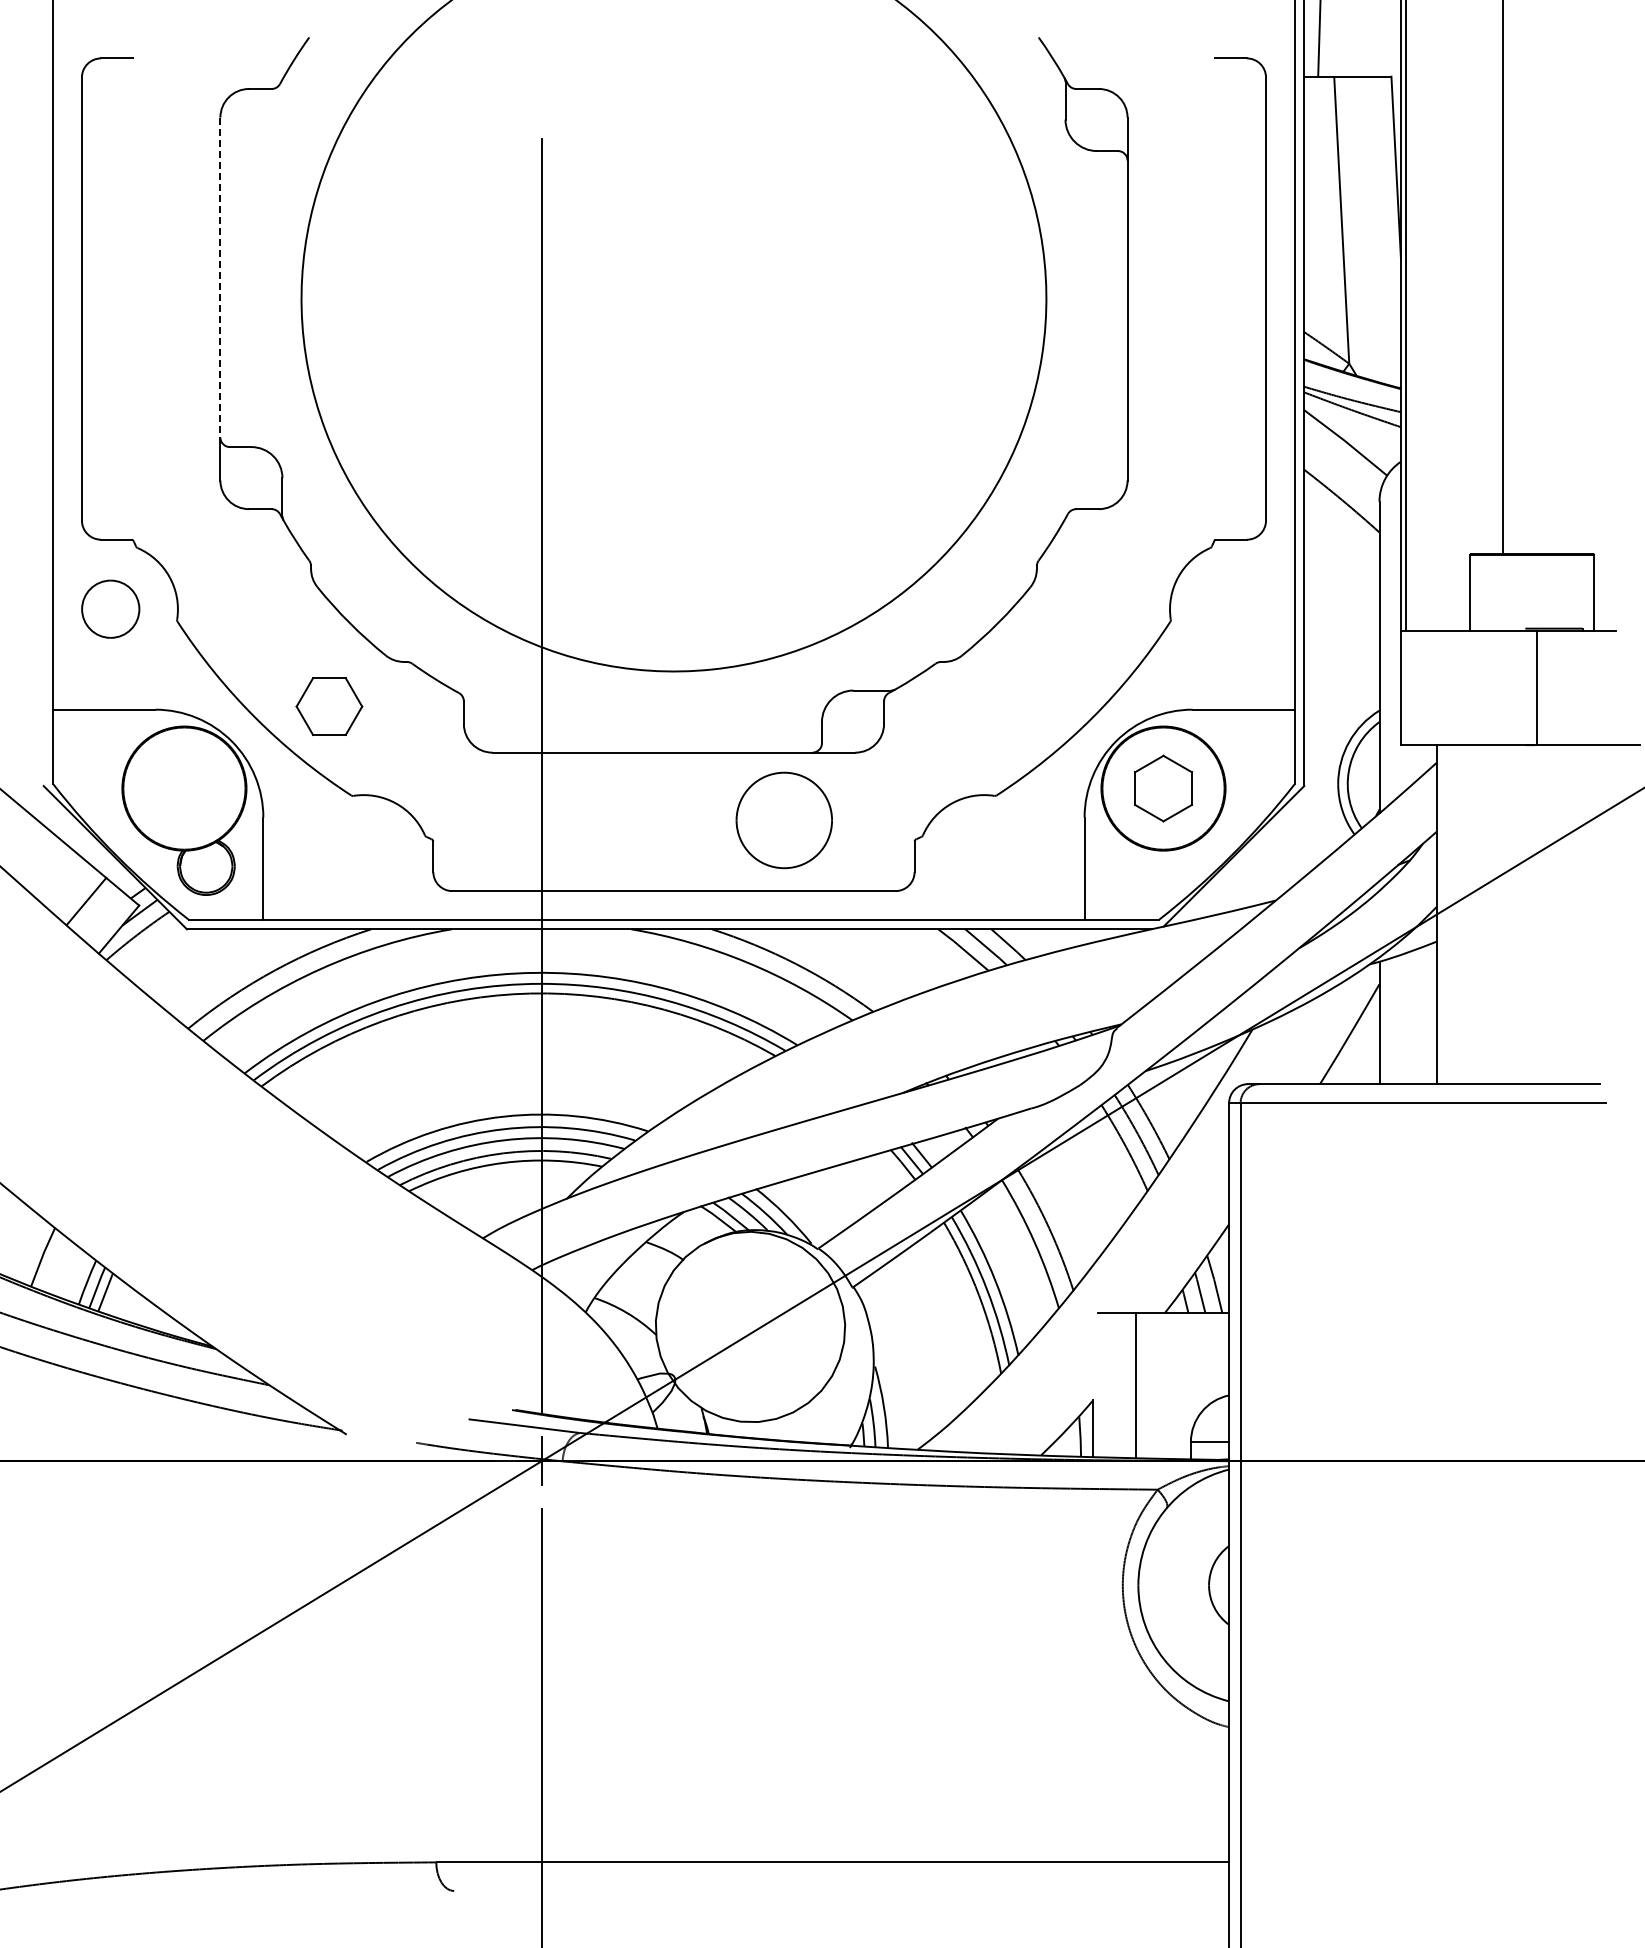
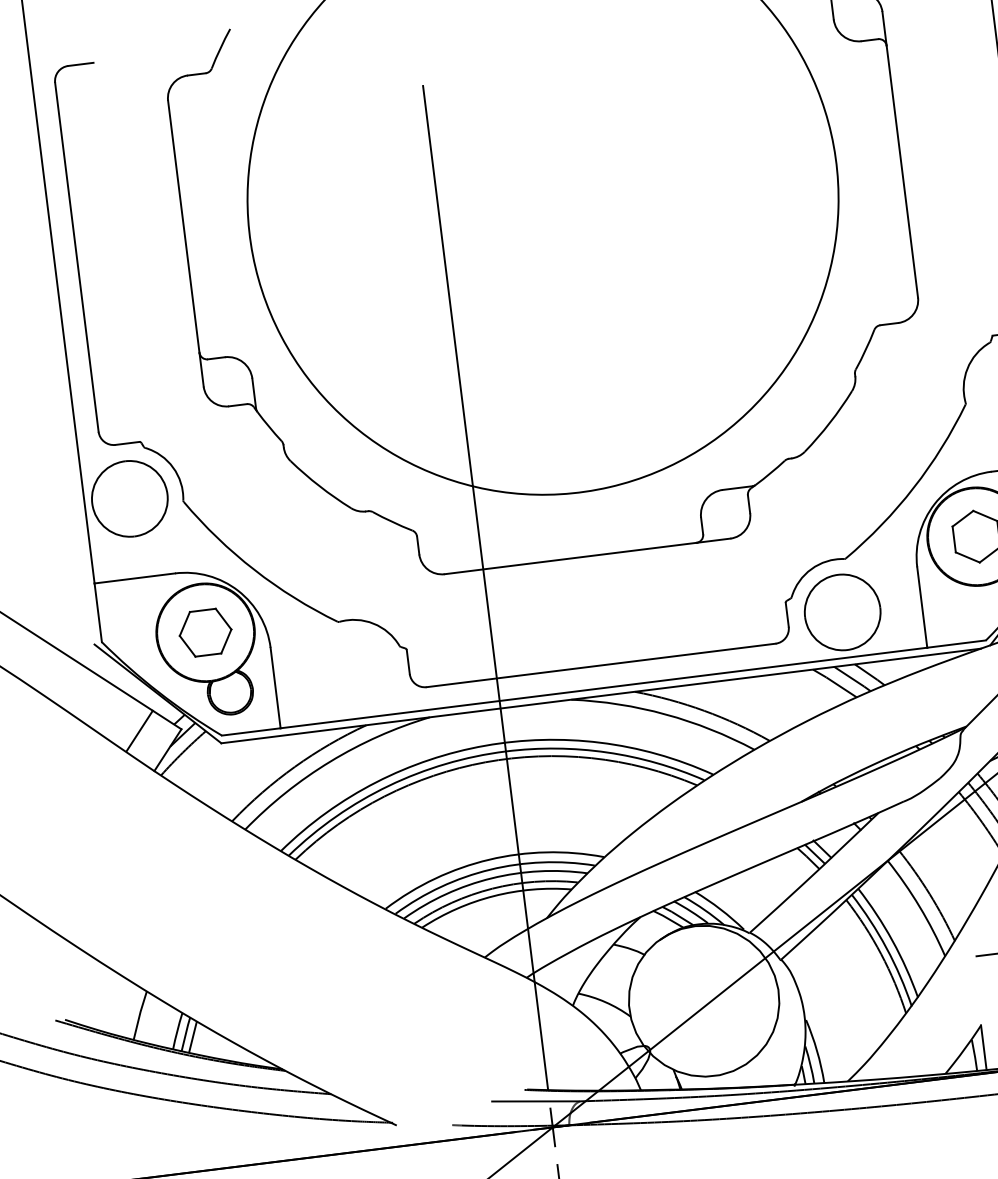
line: (220, 277) -> (183, 226), dashed -> solid
part: (110, 608) -> (129, 498), size x1.67
part: (329, 706) -> (205, 632), moved
part: (783, 820) -> (842, 612), moved

